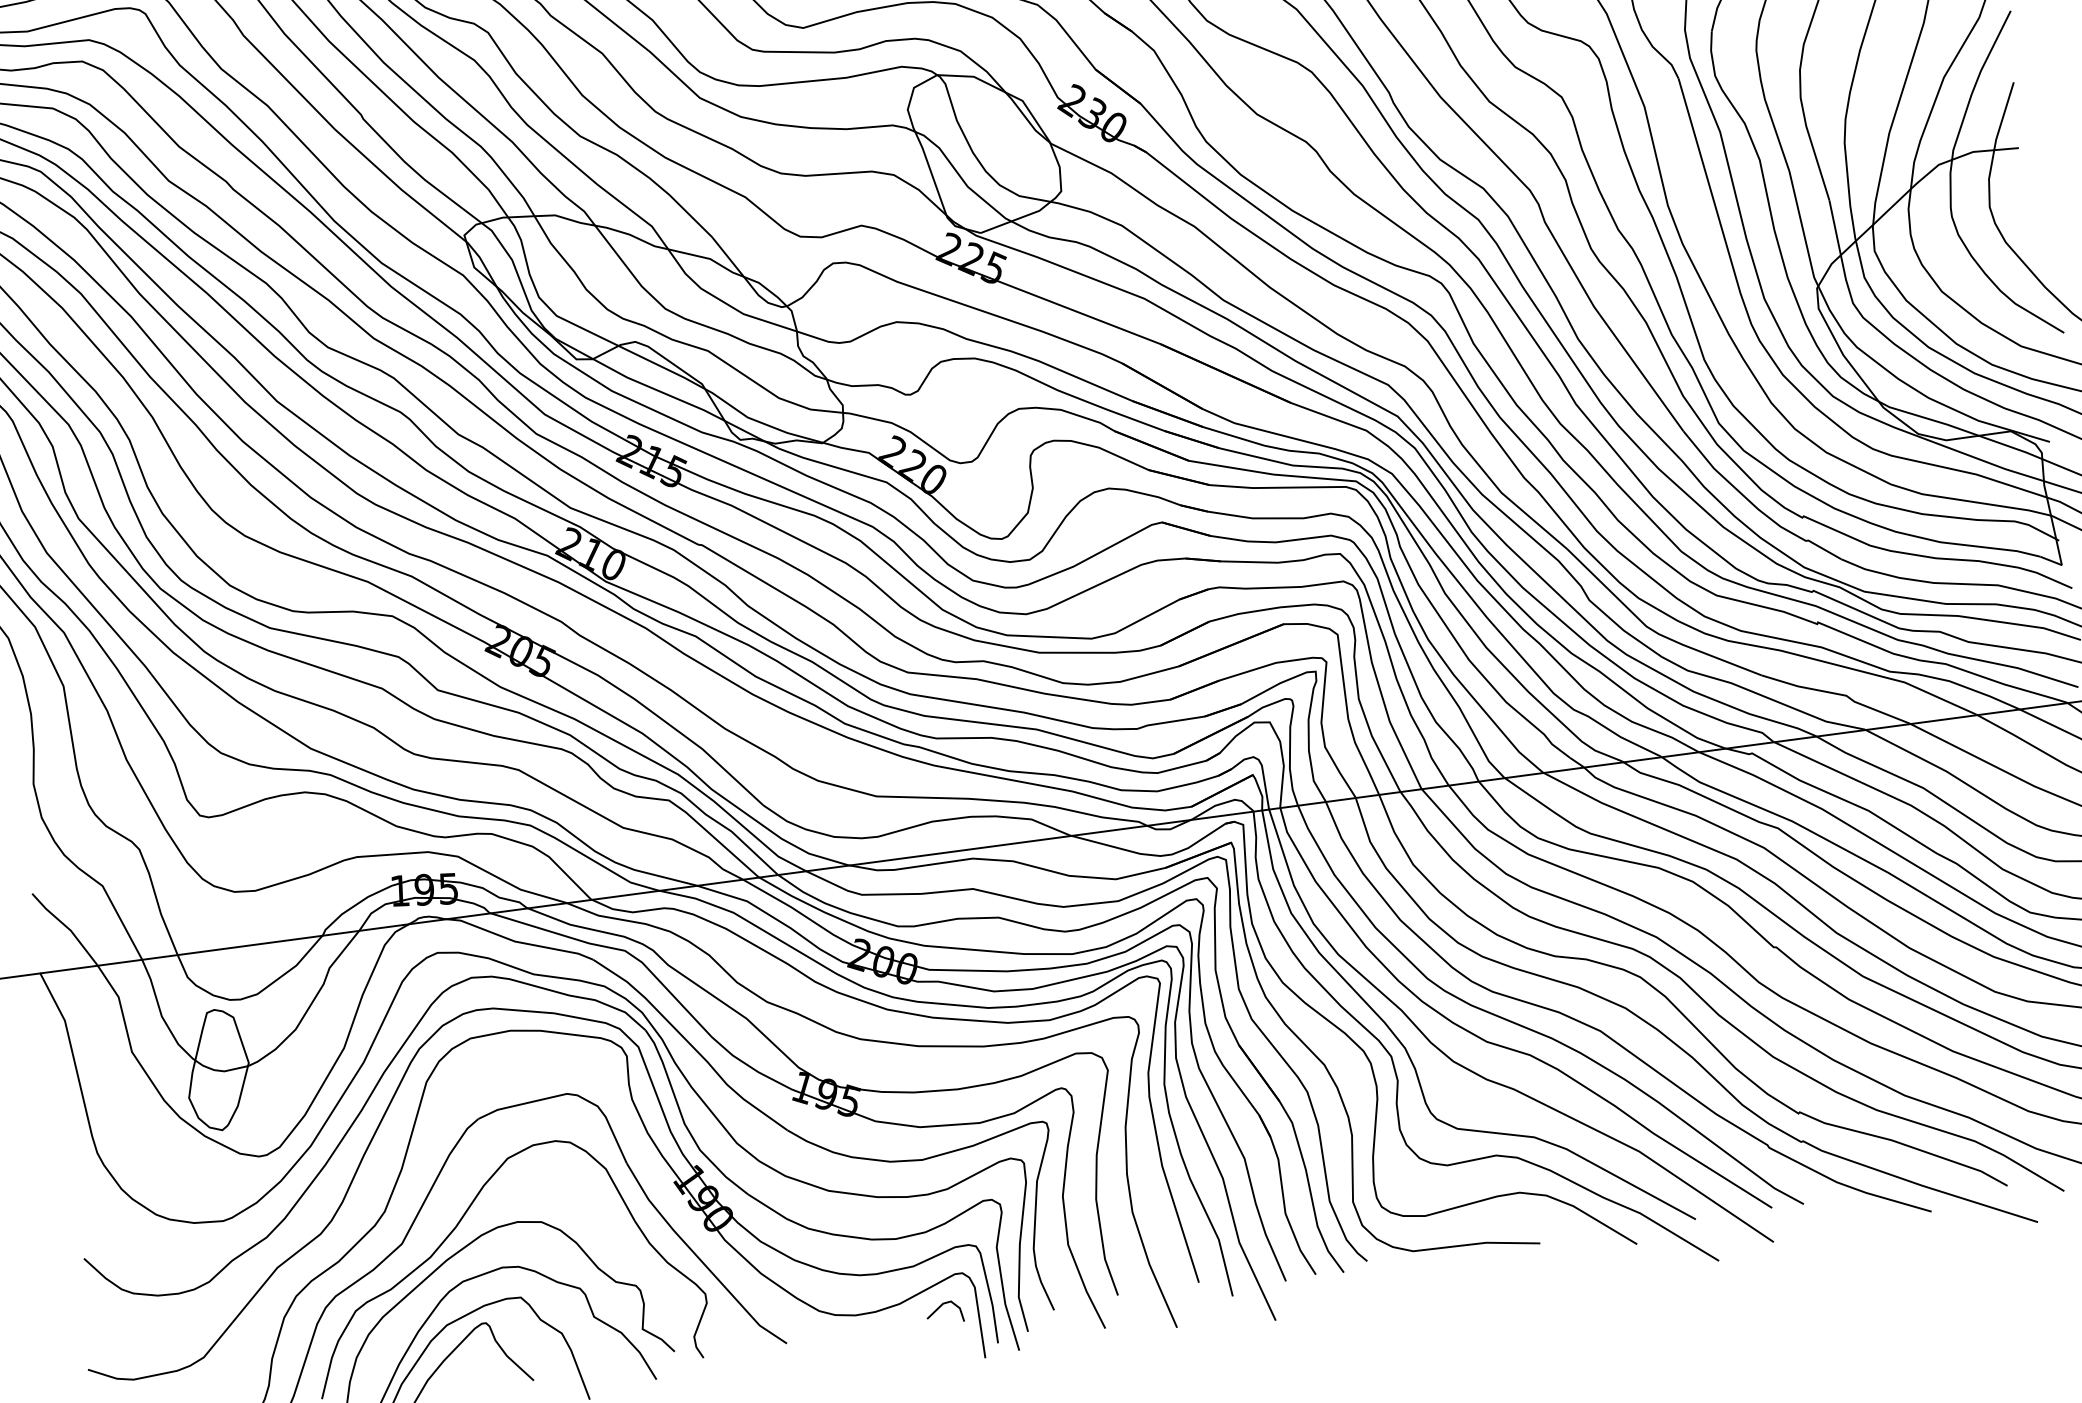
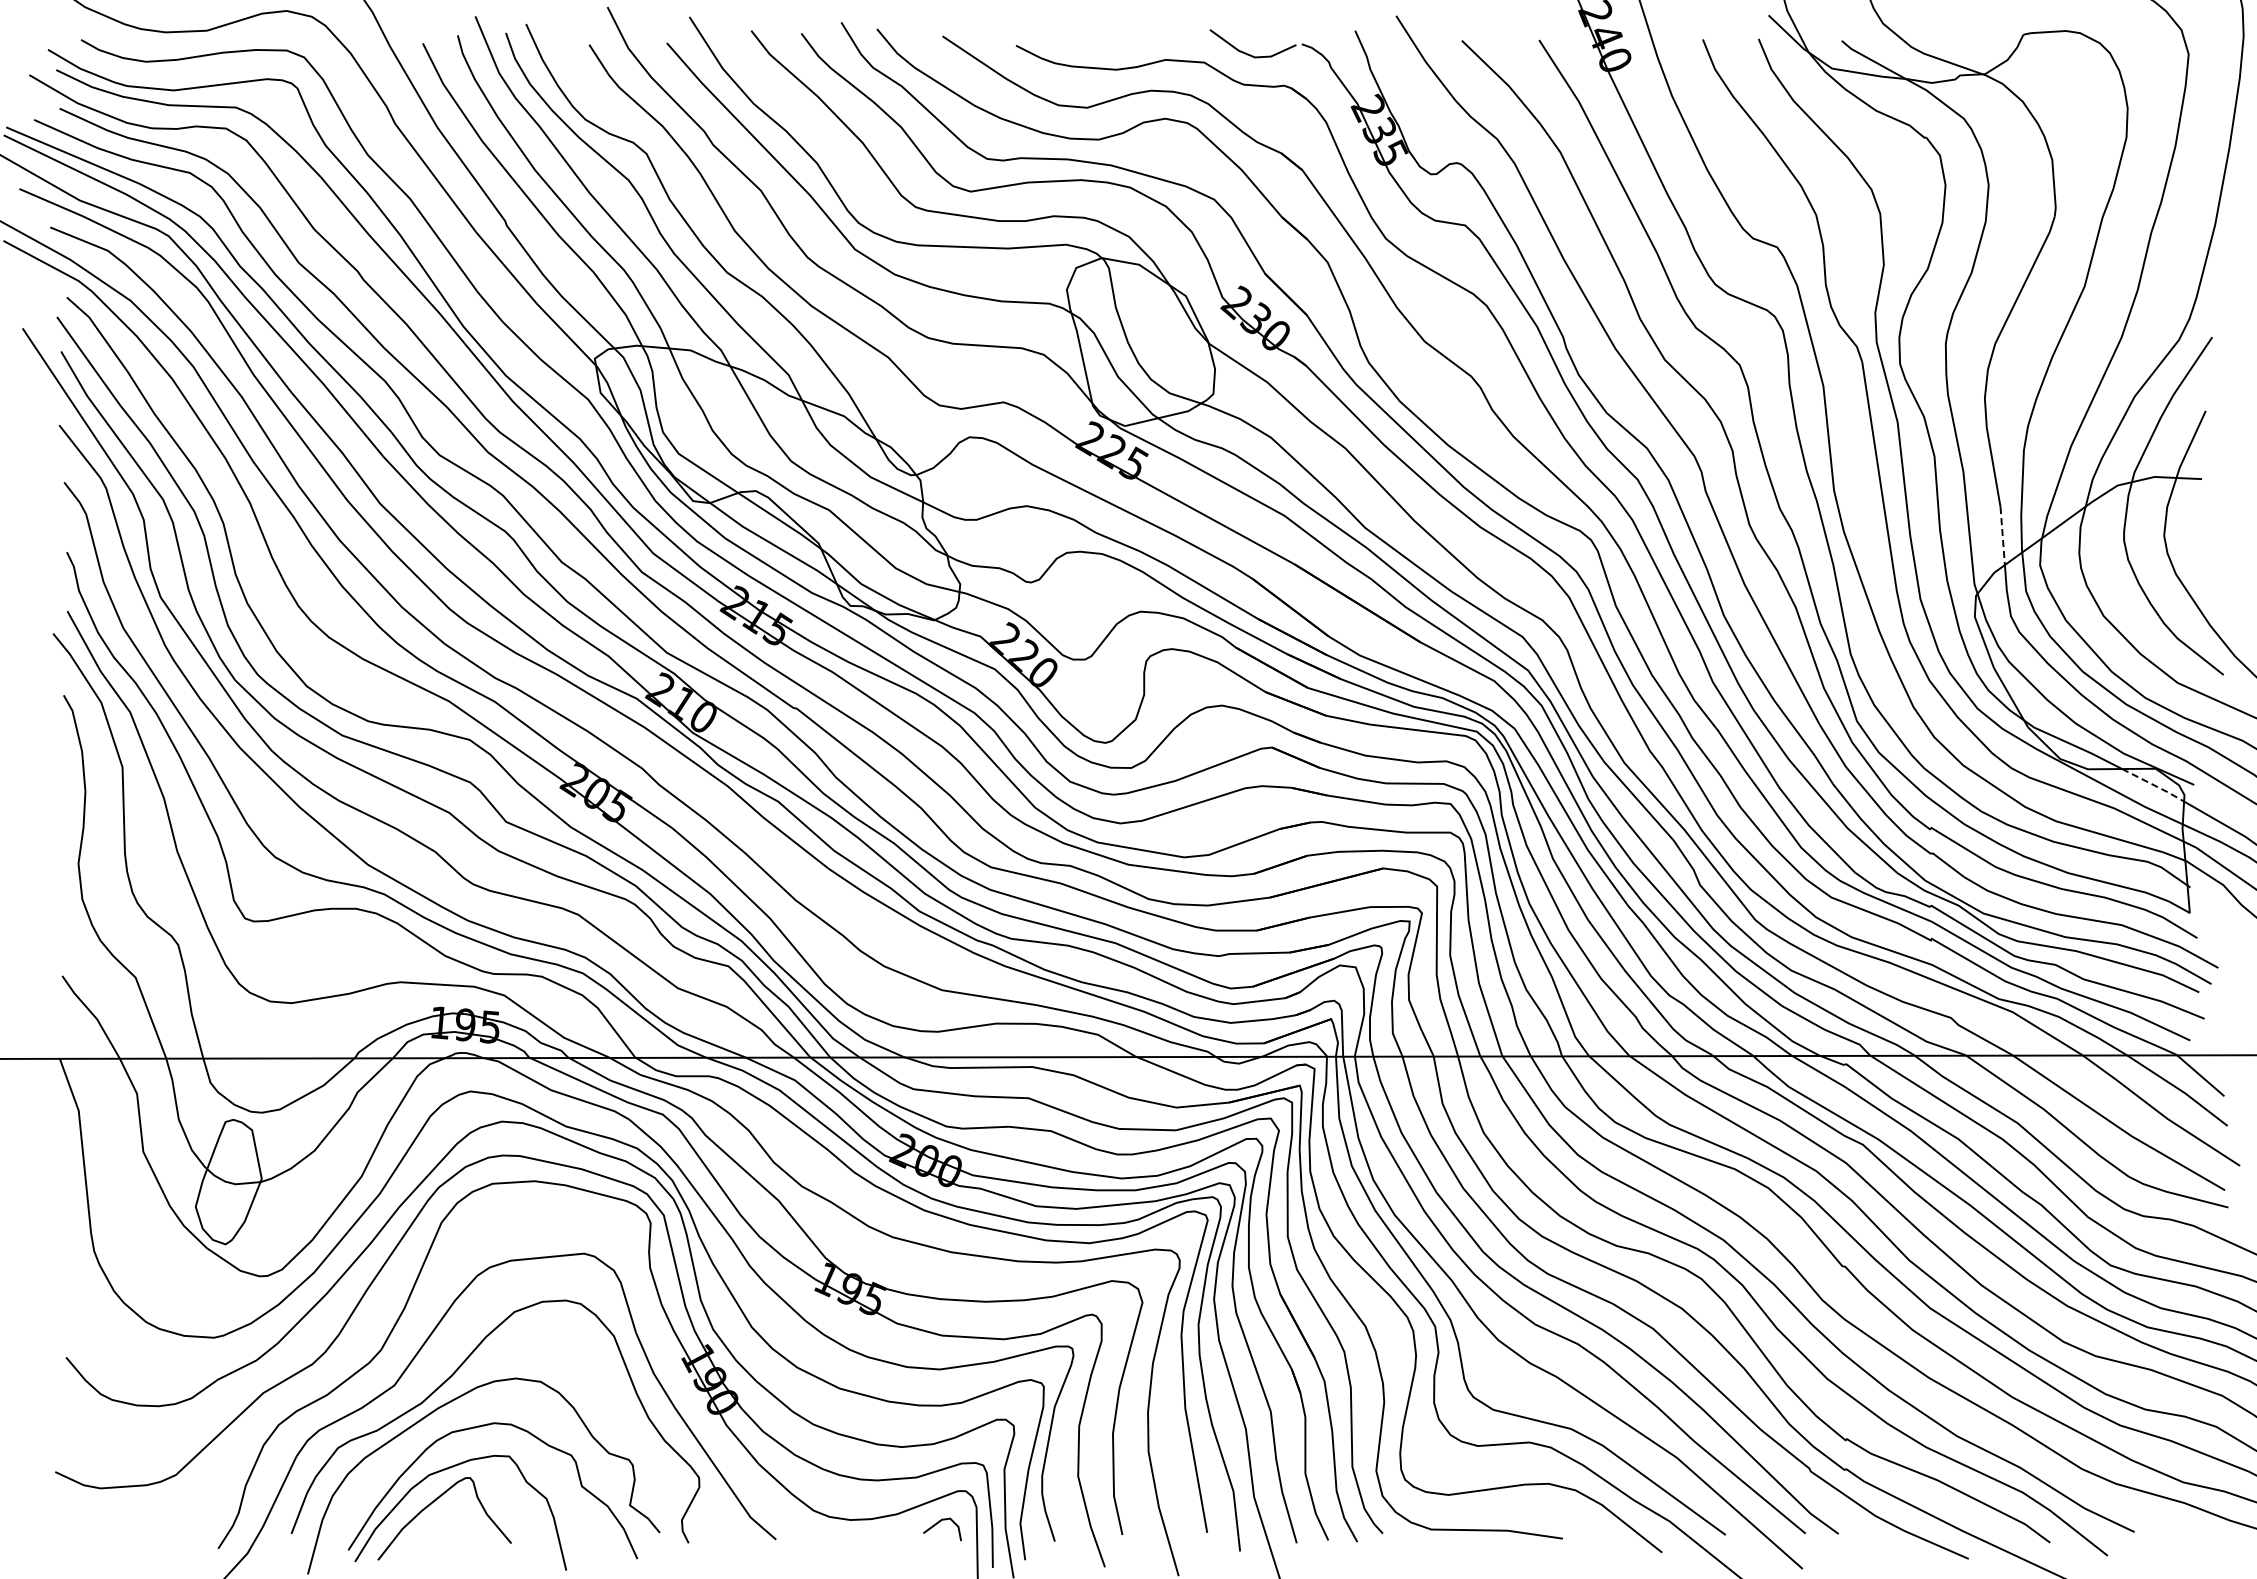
line: (1834, 228) -> (2002, 536), solid -> dashed
line: (2011, 447) -> (2154, 785), solid -> dashed

